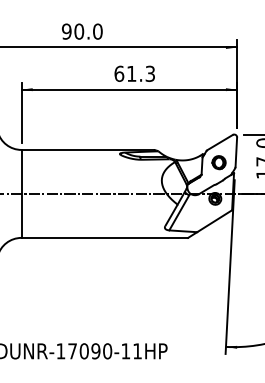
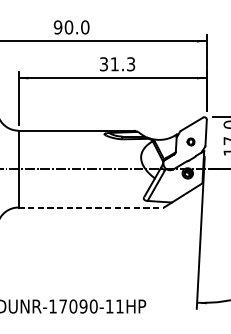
text: (119, 73) -> (104, 63), 61.3 -> 31.3
part: (218, 162) -> (190, 141), size x0.6
line: (105, 237) -> (91, 207), solid -> dashed

